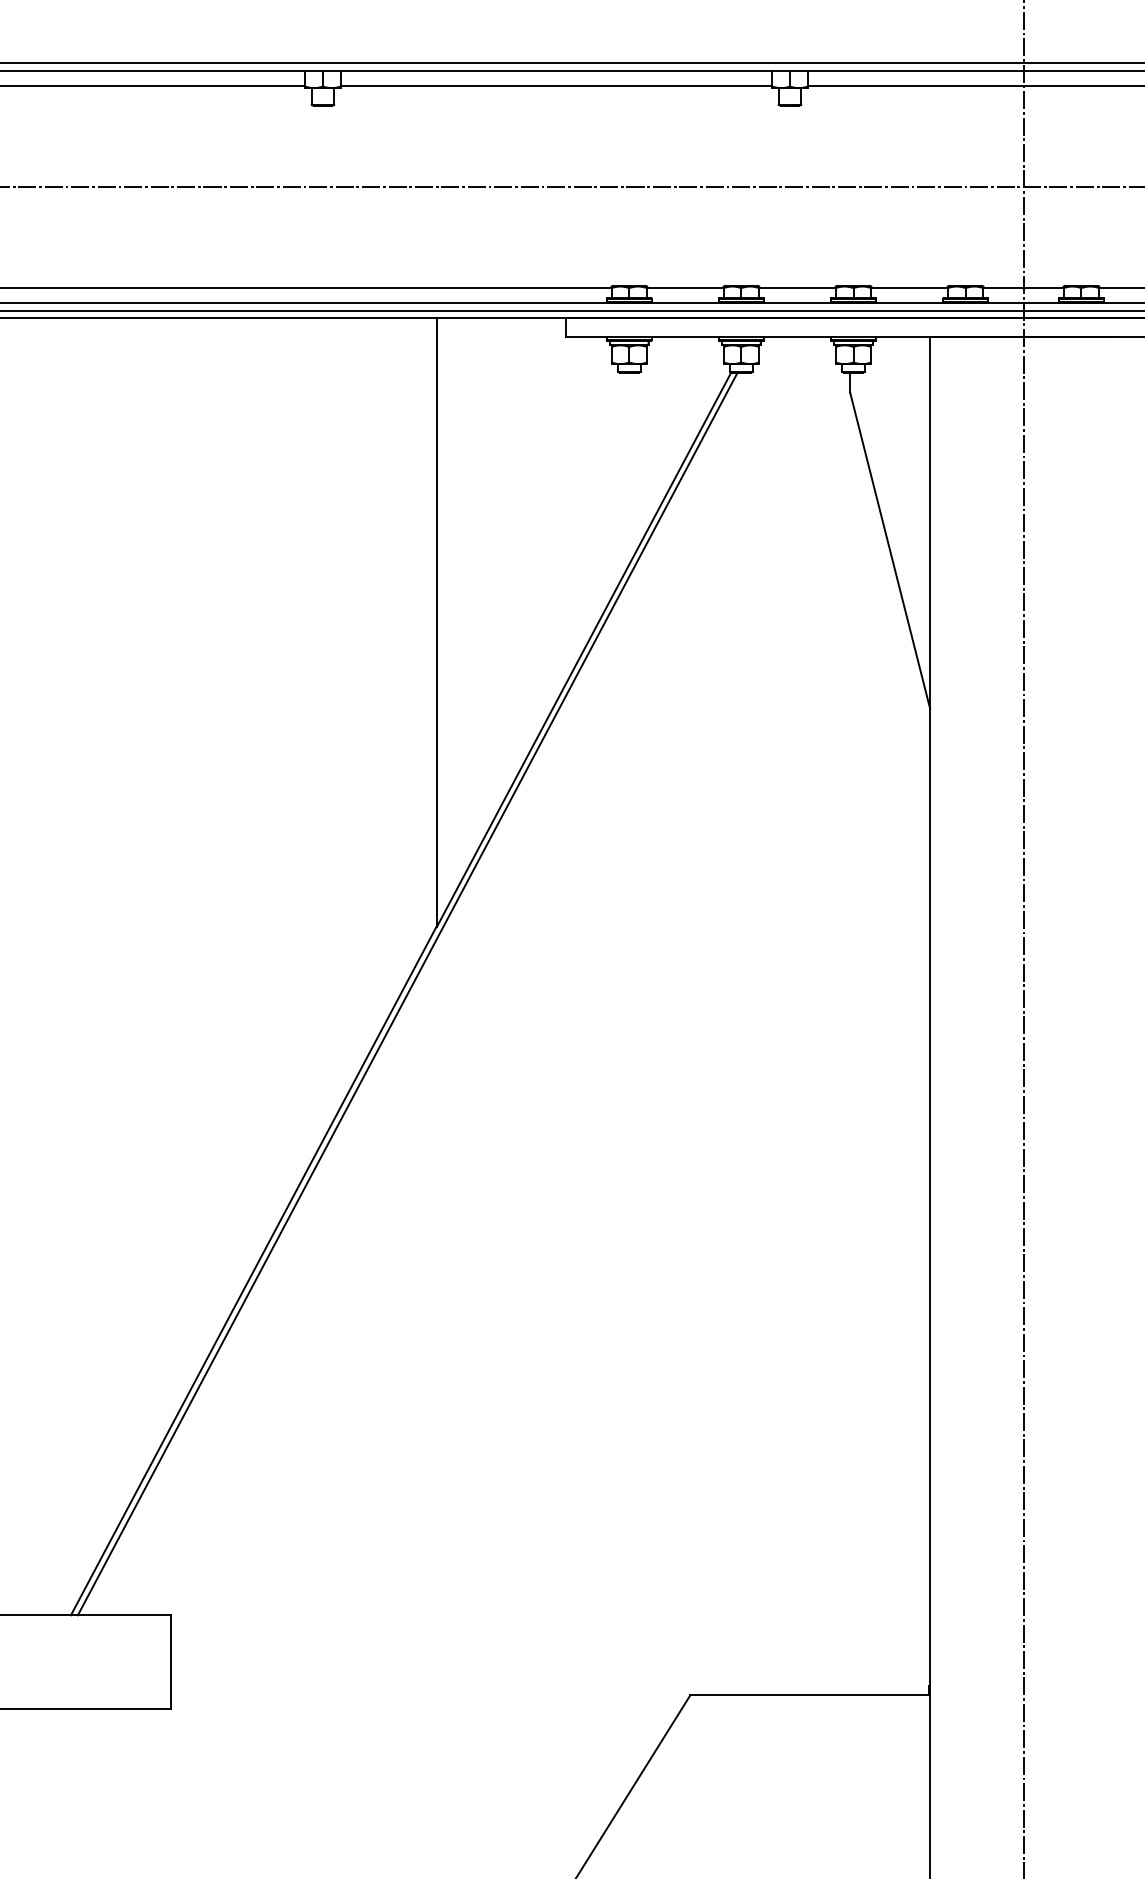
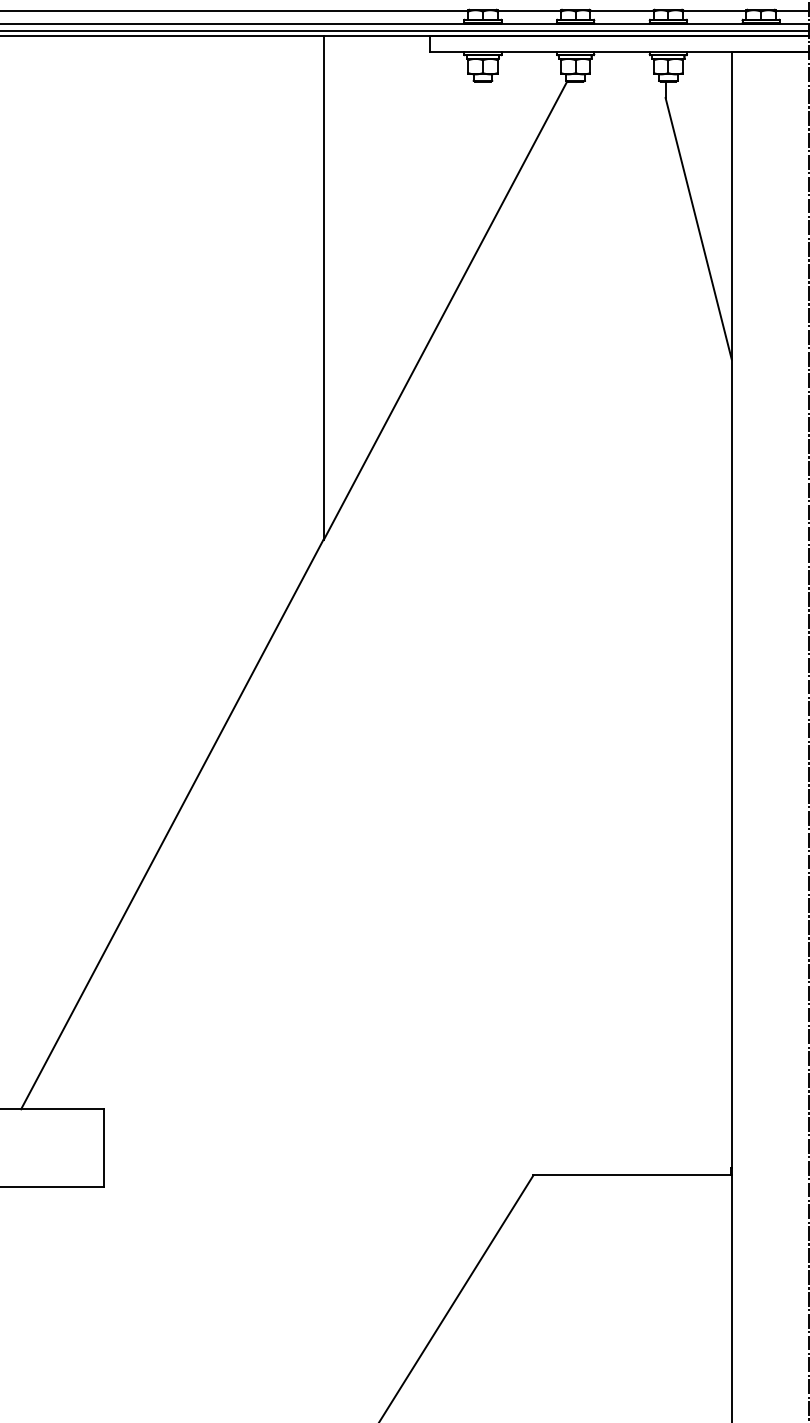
line: (407, 993) -> (299, 595), removed

